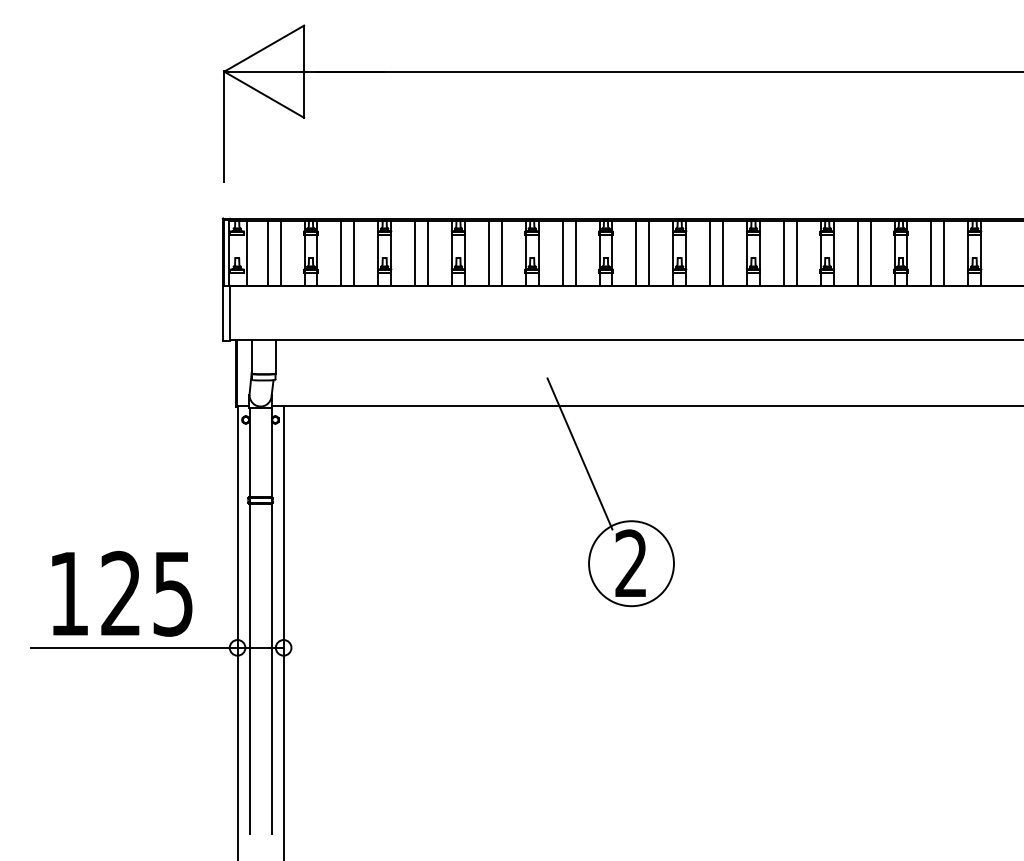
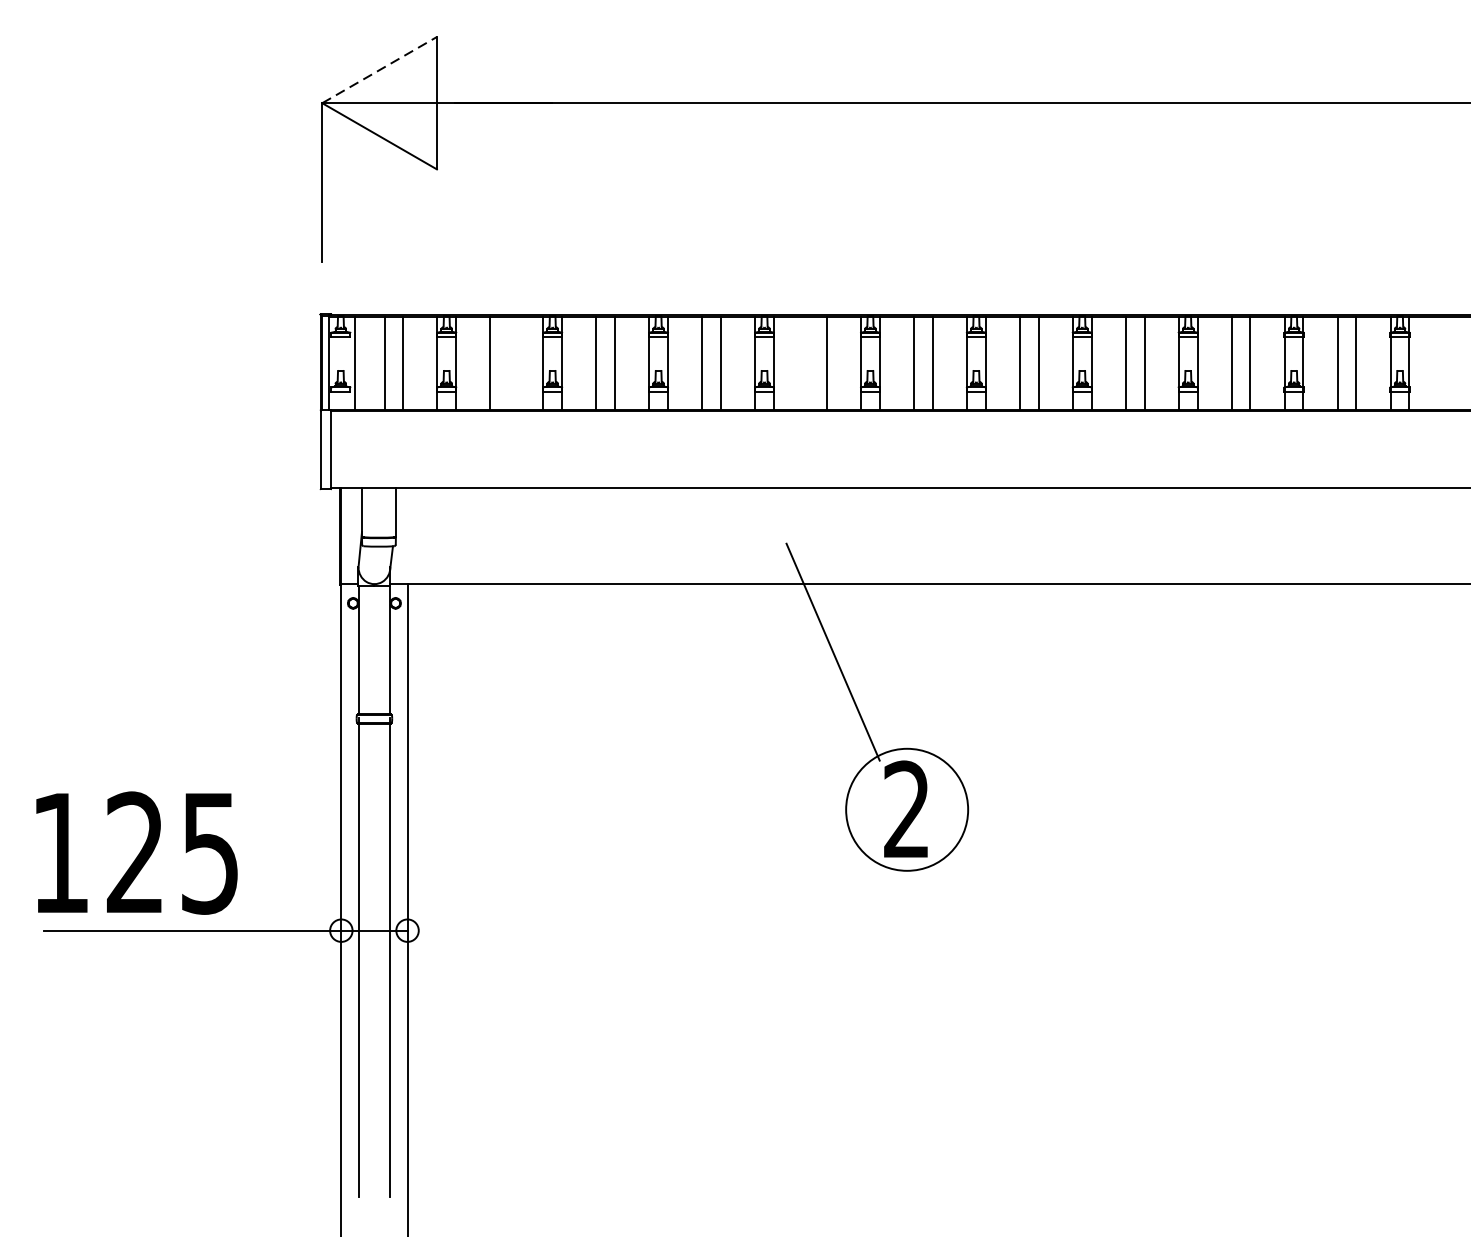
line: (264, 48) -> (380, 69), solid -> dashed
line: (354, 252) -> (509, 362), removed
line: (562, 252) -> (808, 362), removed
text: (122, 593) -> (137, 852), moved

